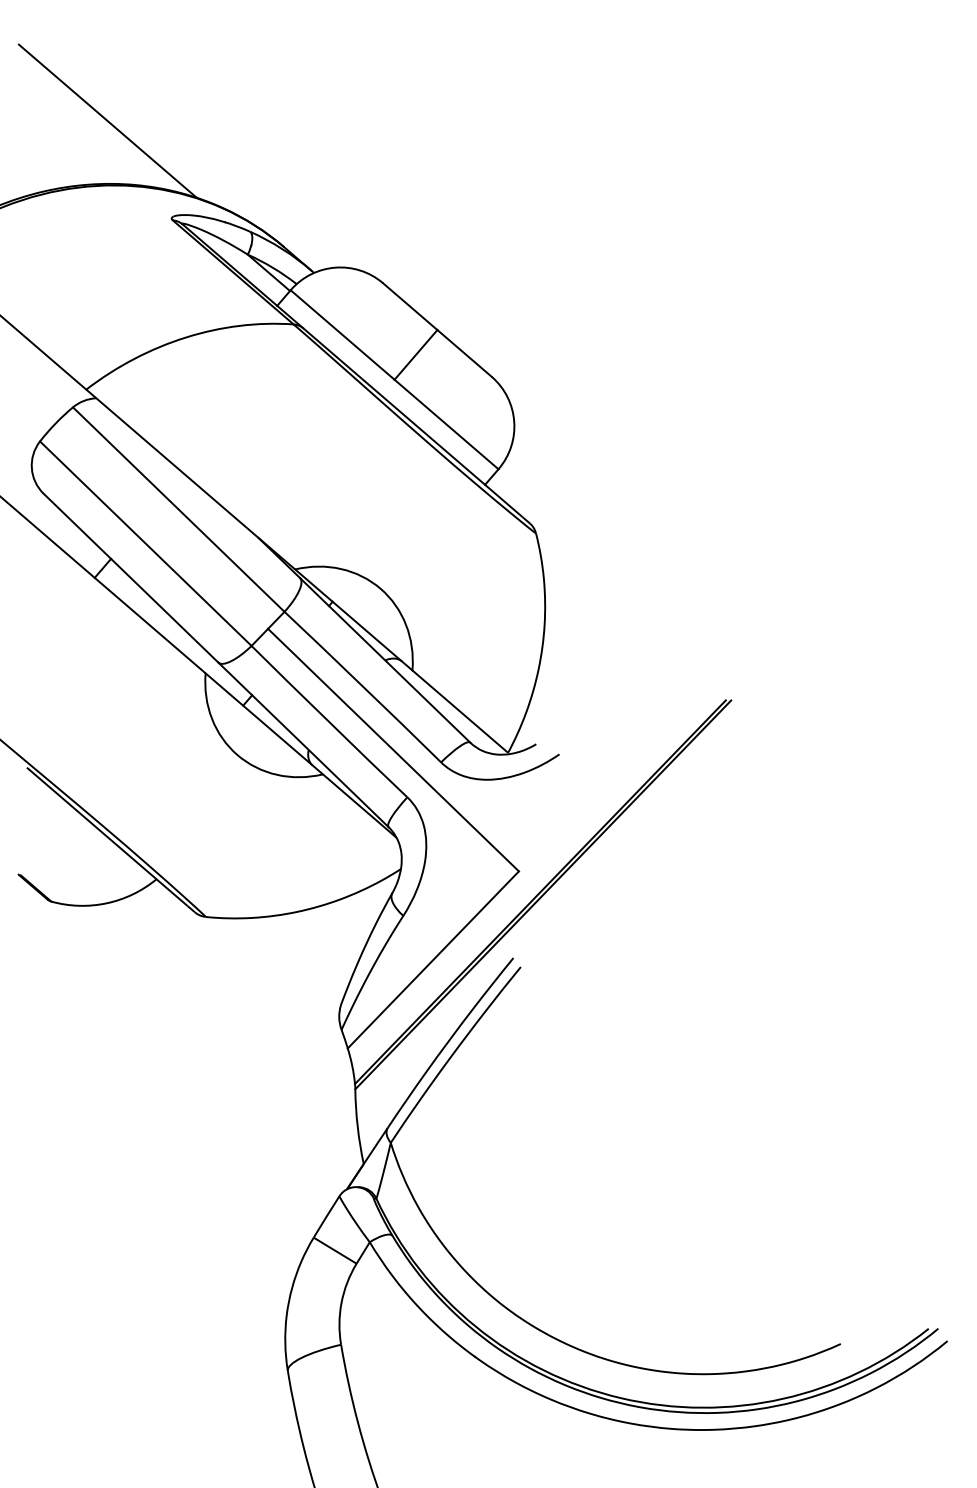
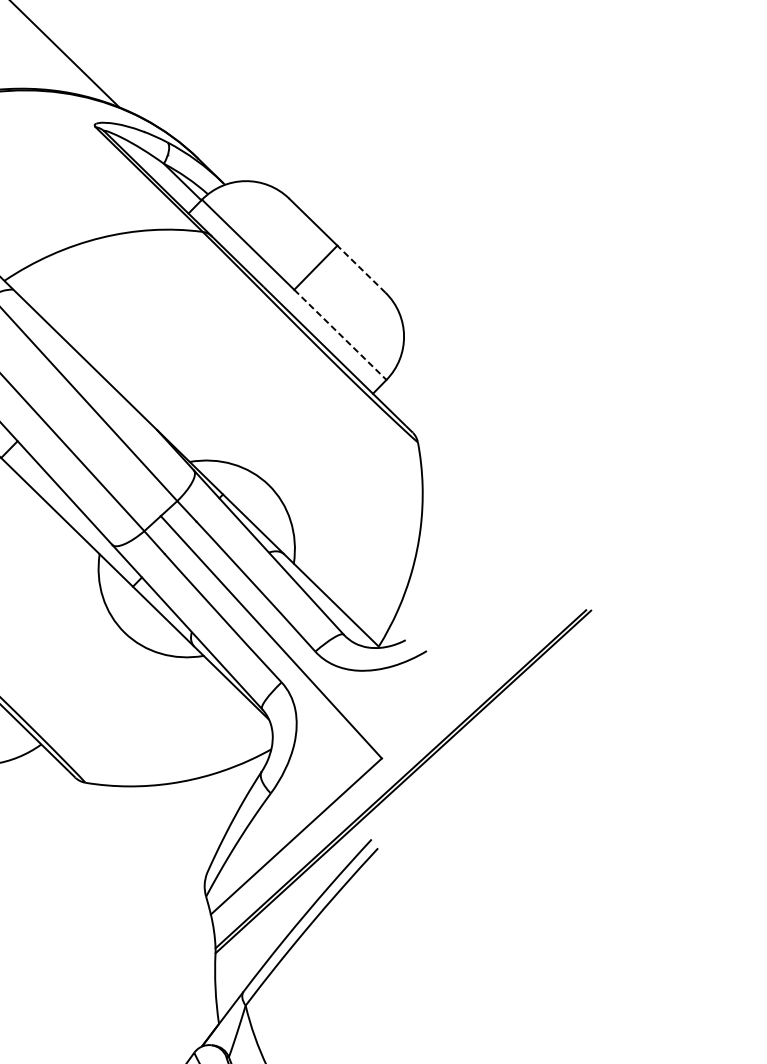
line: (464, 353) -> (361, 269), solid -> dashed
line: (446, 424) -> (340, 334), solid -> dashed

